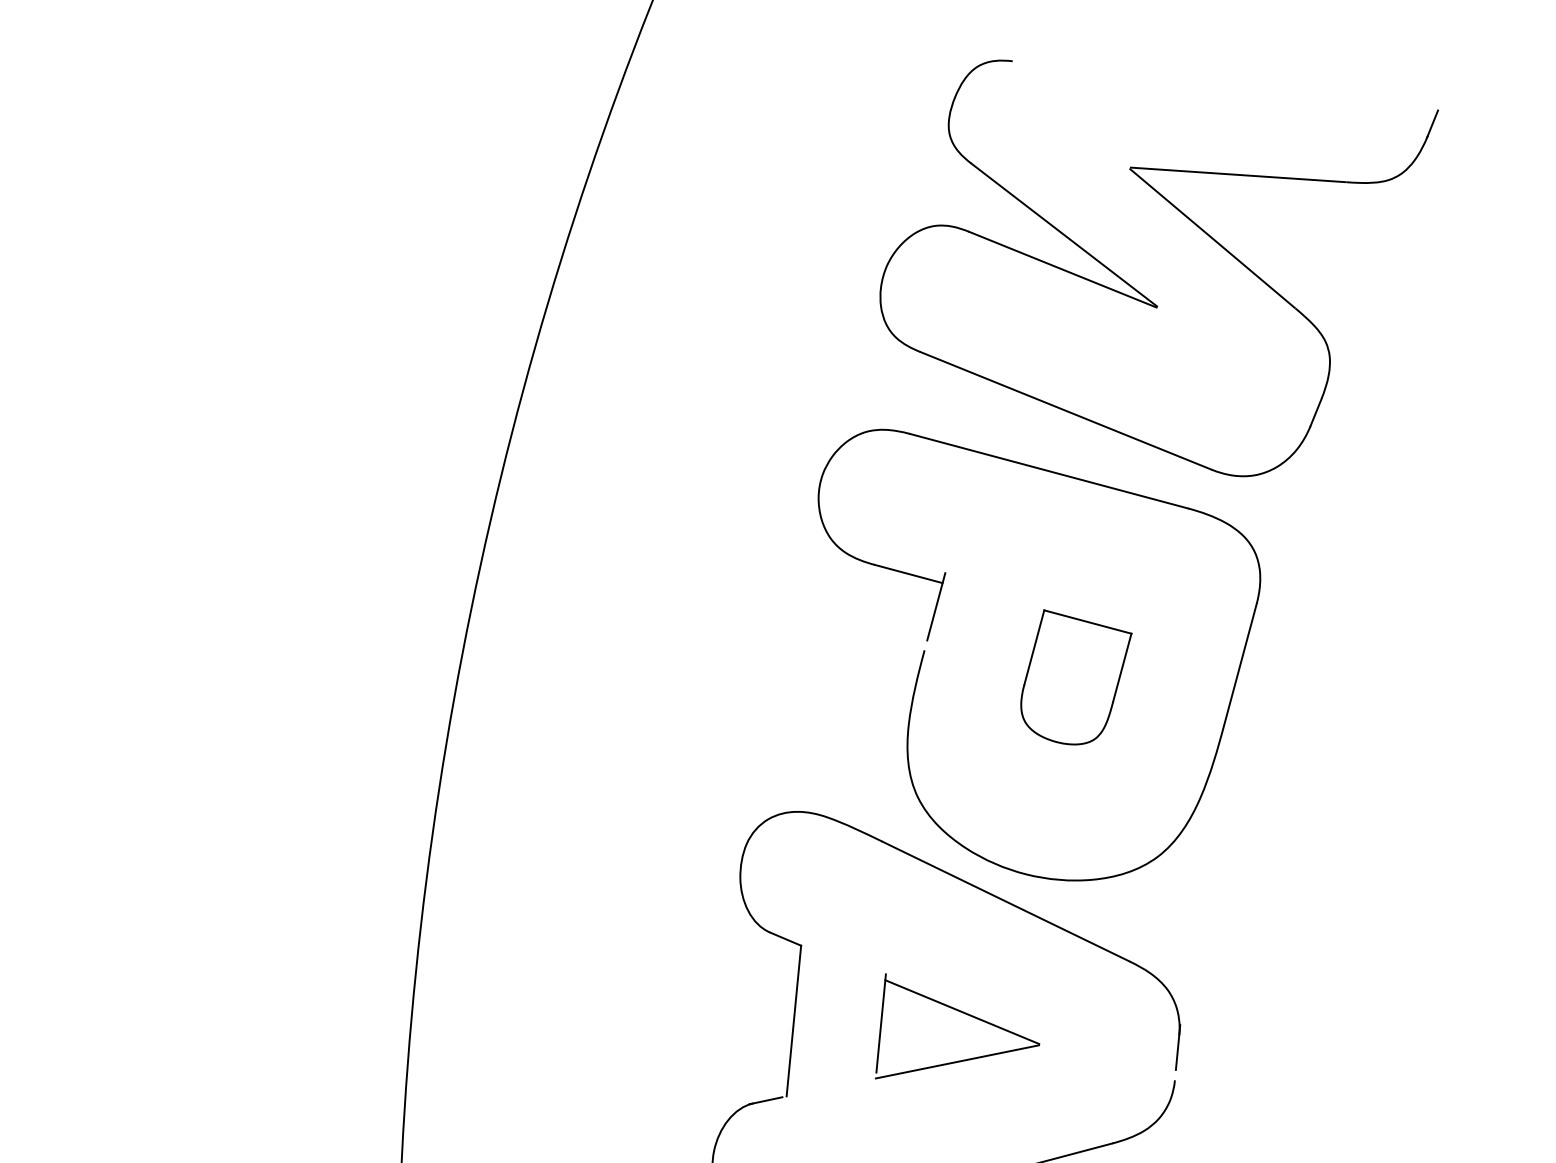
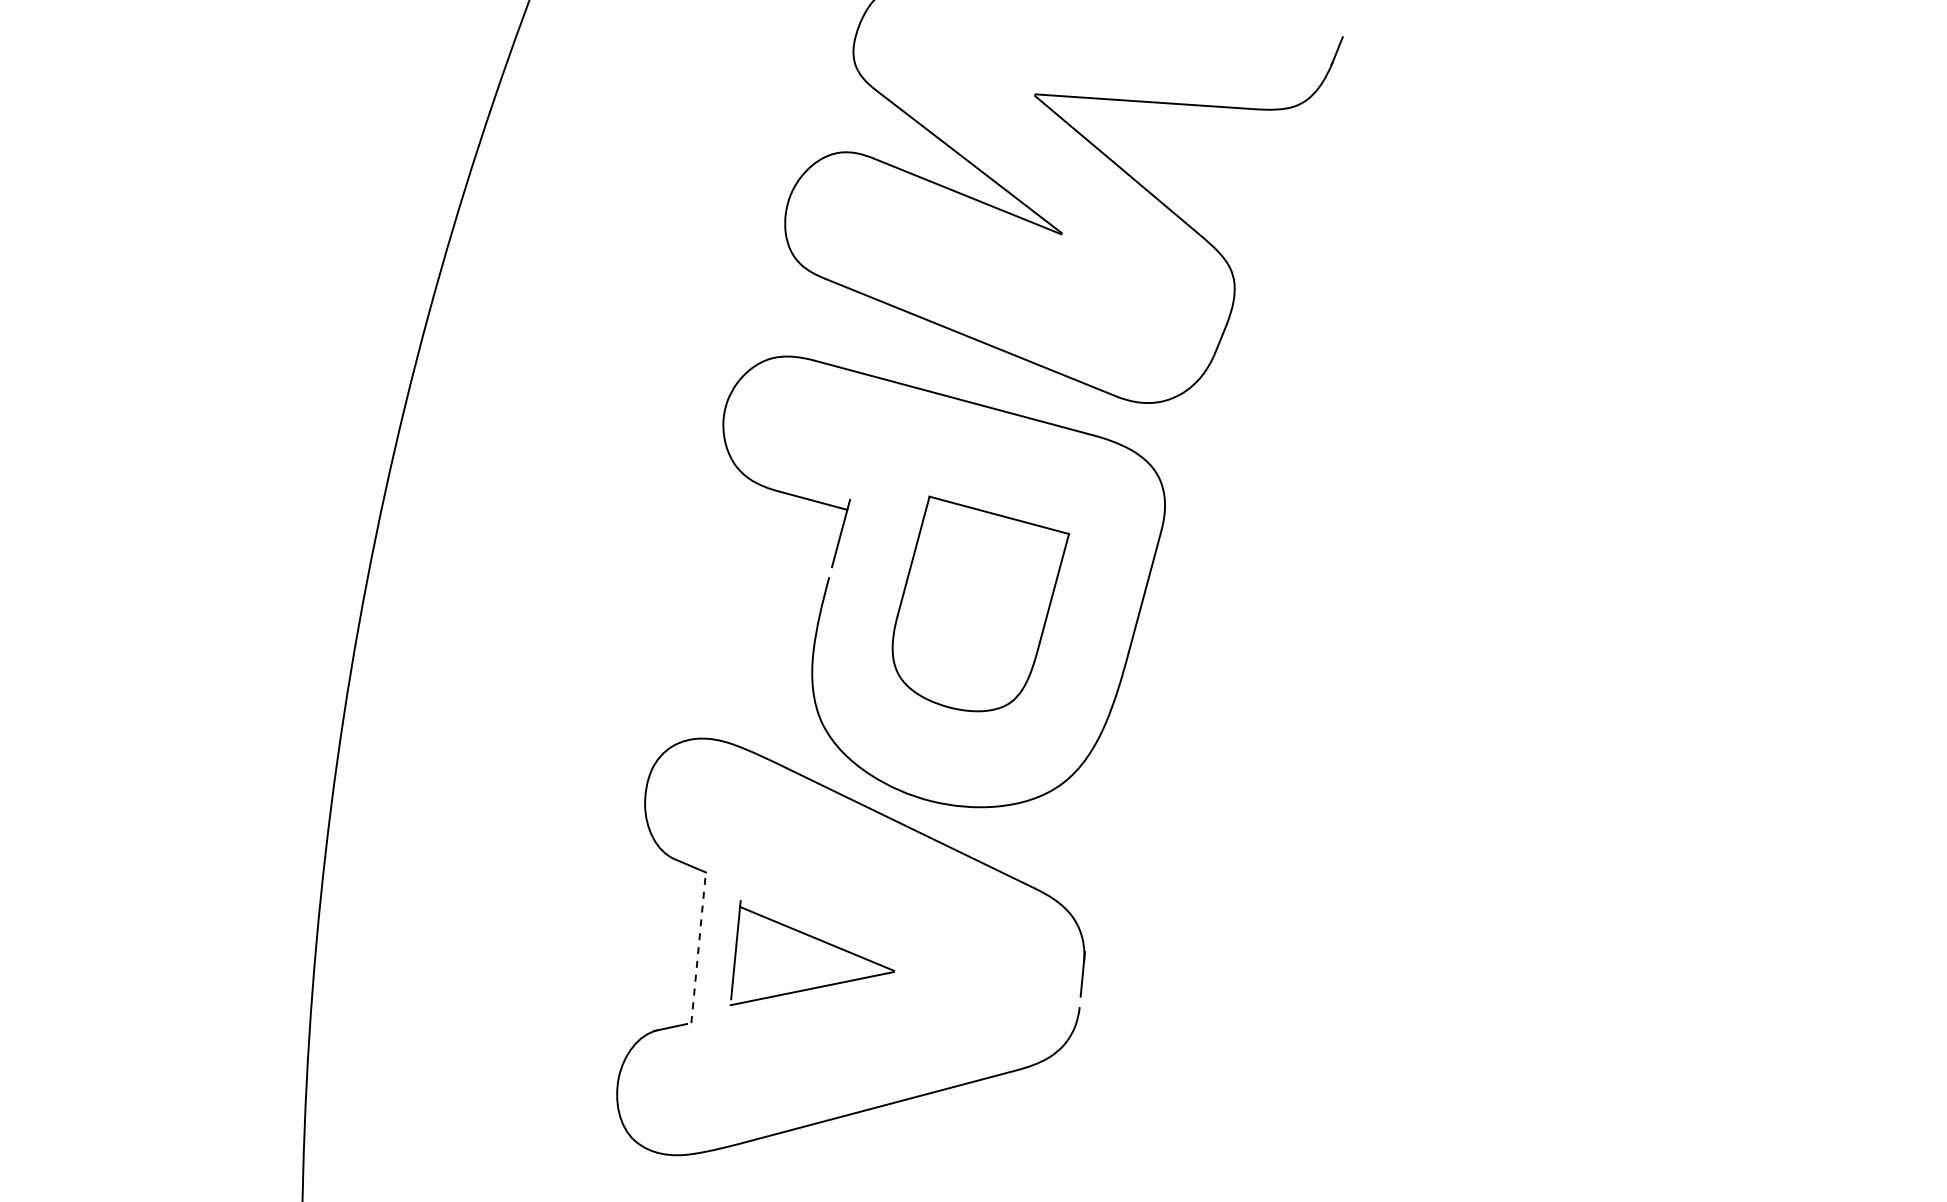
part: (1076, 677) -> (981, 604), size x1.6
part: (960, 1012) -> (815, 939), moved
line: (793, 1020) -> (698, 947), solid -> dashed

